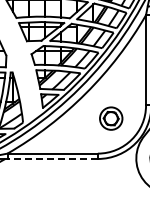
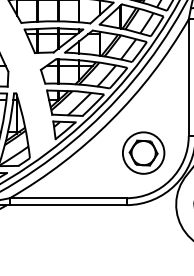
part: (111, 118) -> (144, 152), size x1.43
line: (52, 158) -> (67, 204), dashed -> solid

